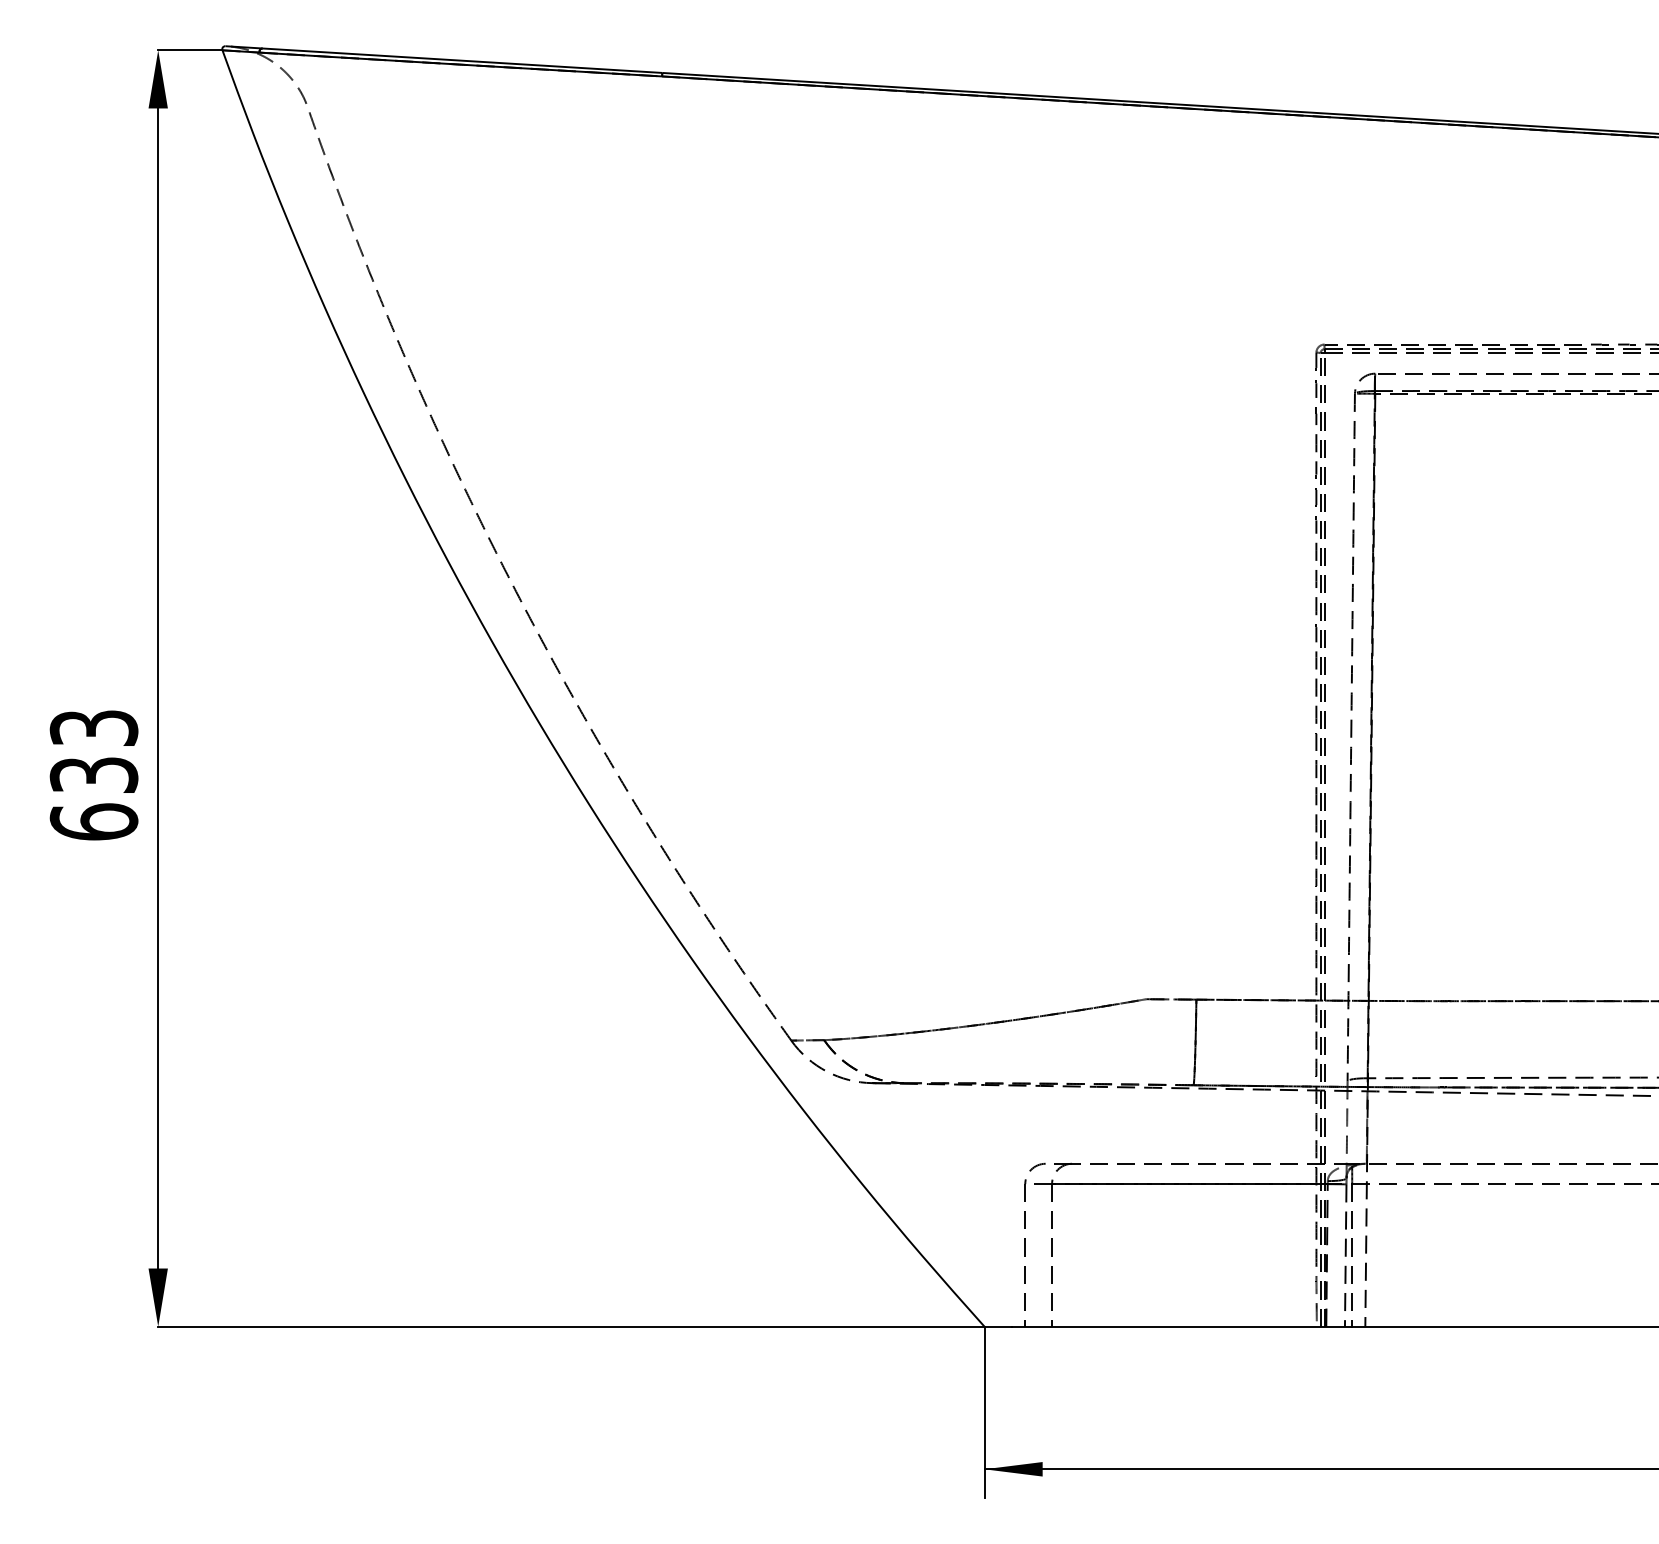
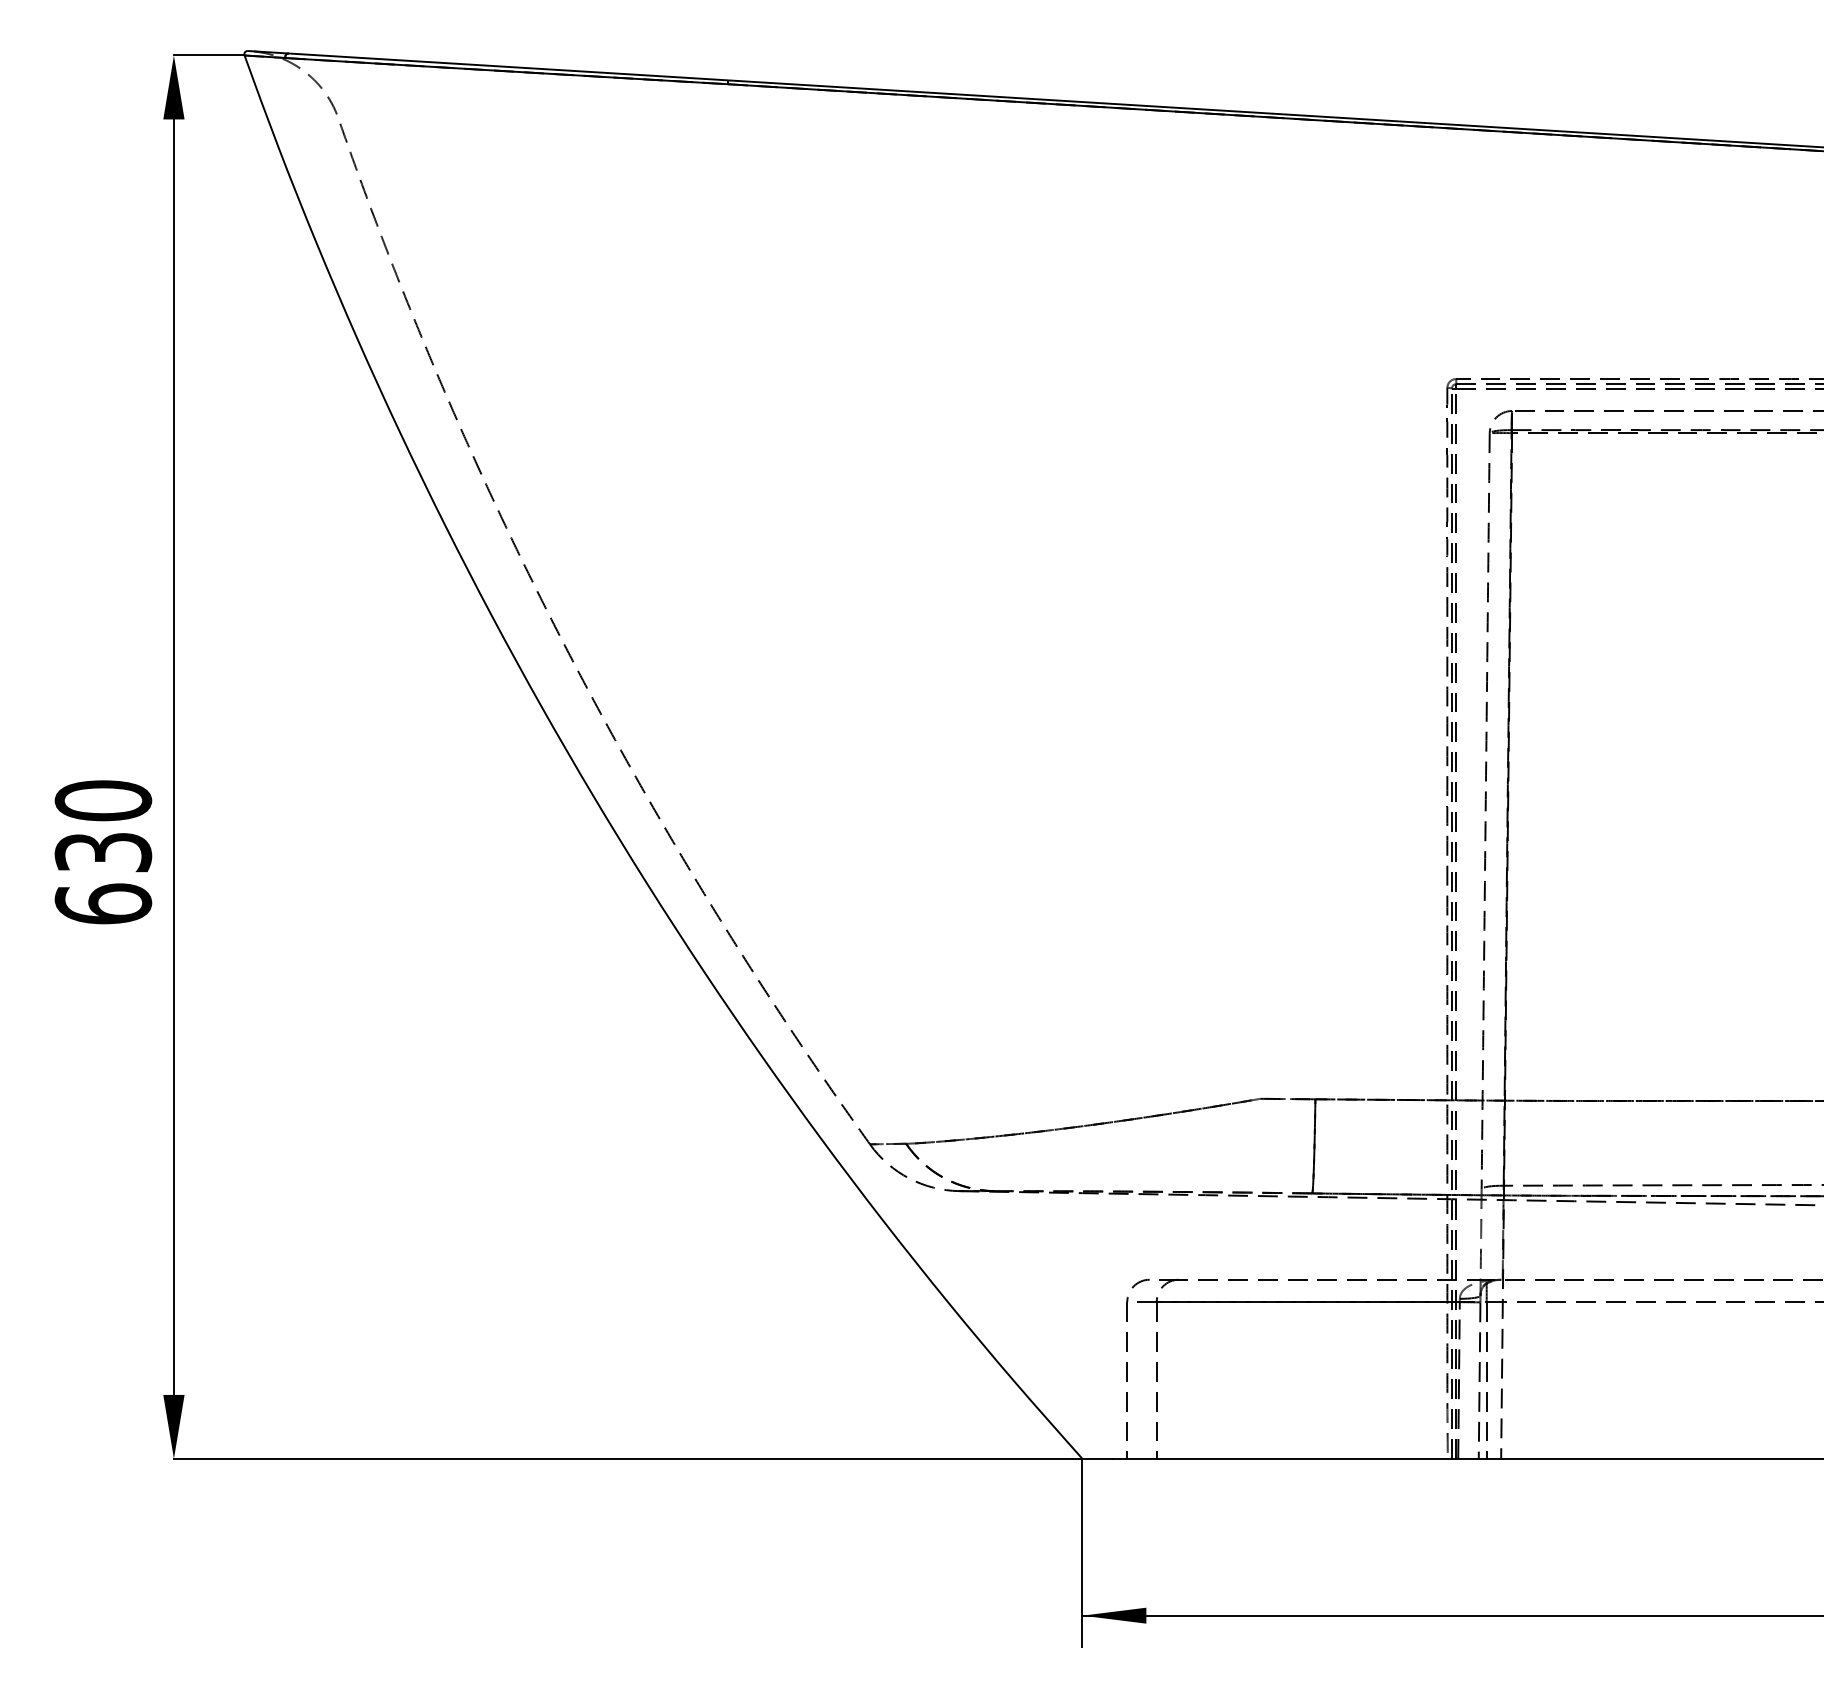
text: (94, 727) -> (103, 800), 633 -> 630

